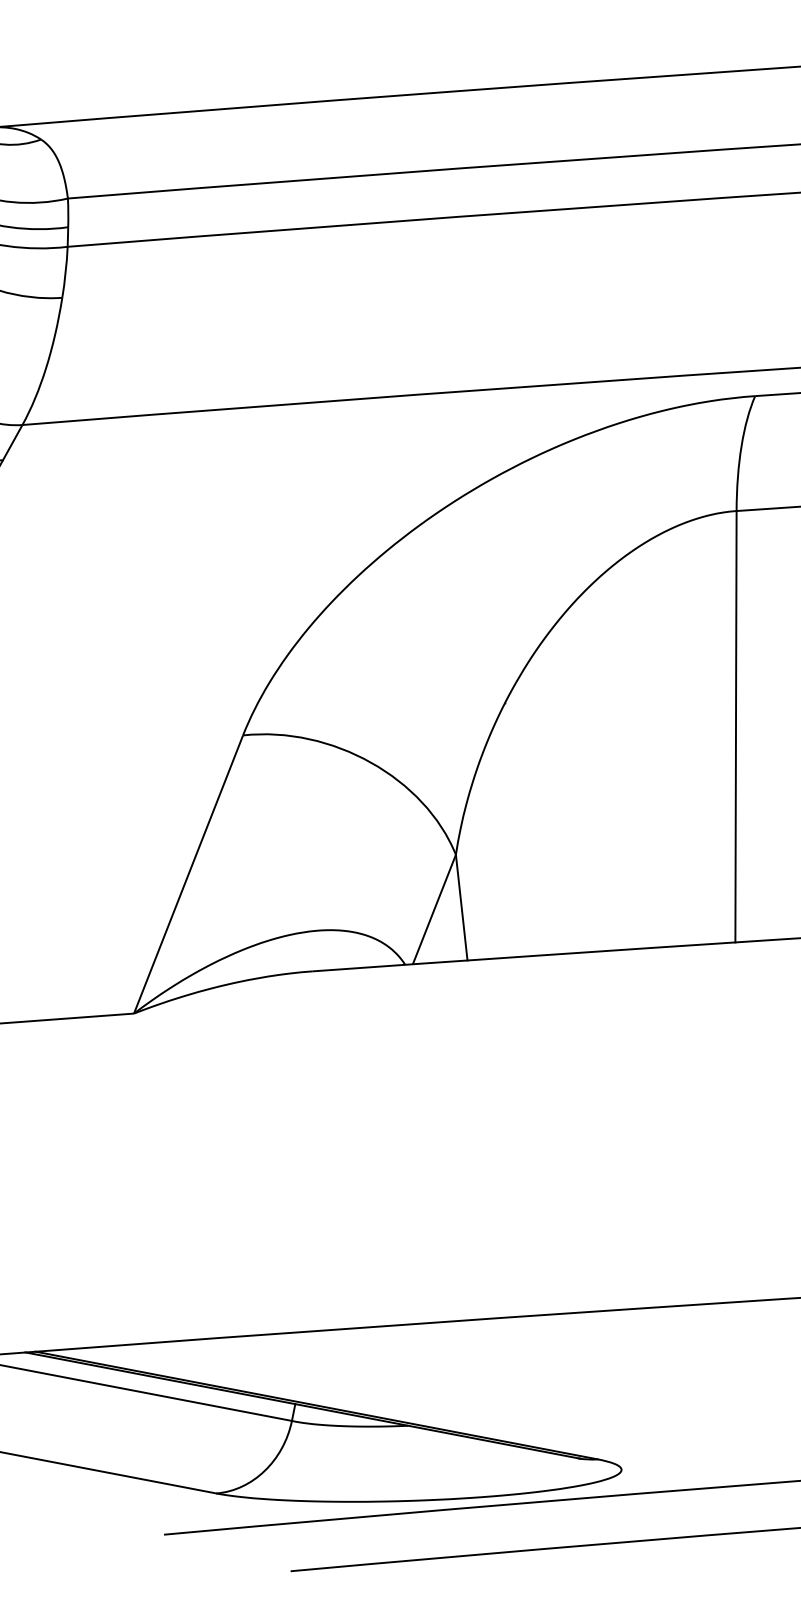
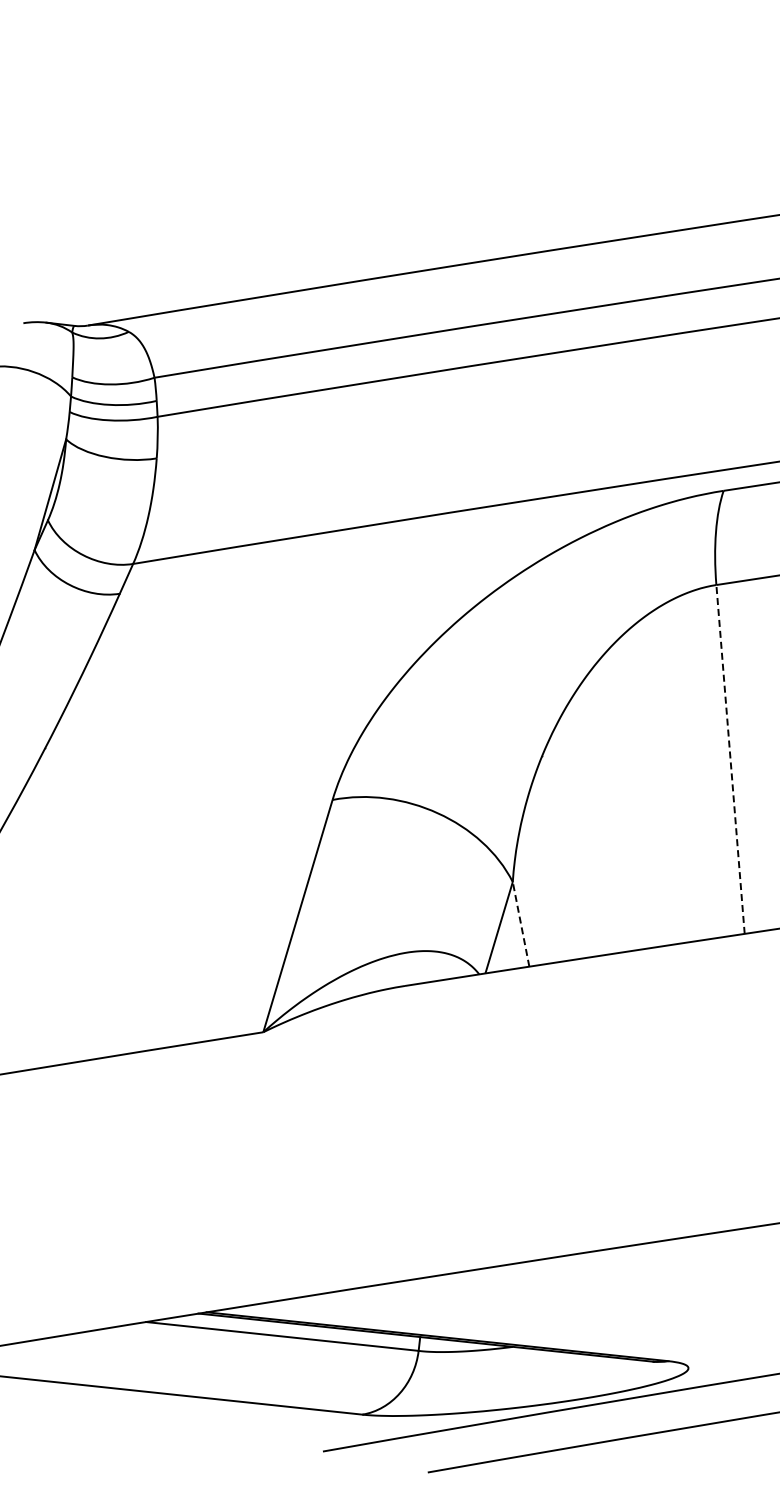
line: (736, 725) -> (730, 758), solid -> dashed
line: (461, 906) -> (520, 923), solid -> dashed

